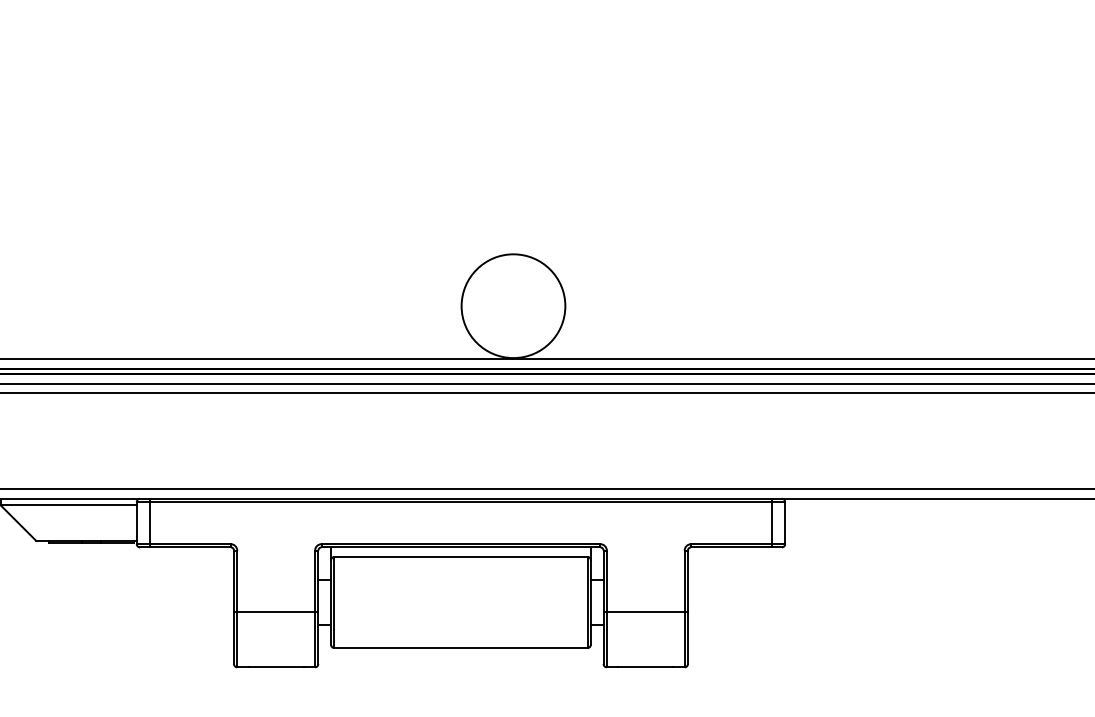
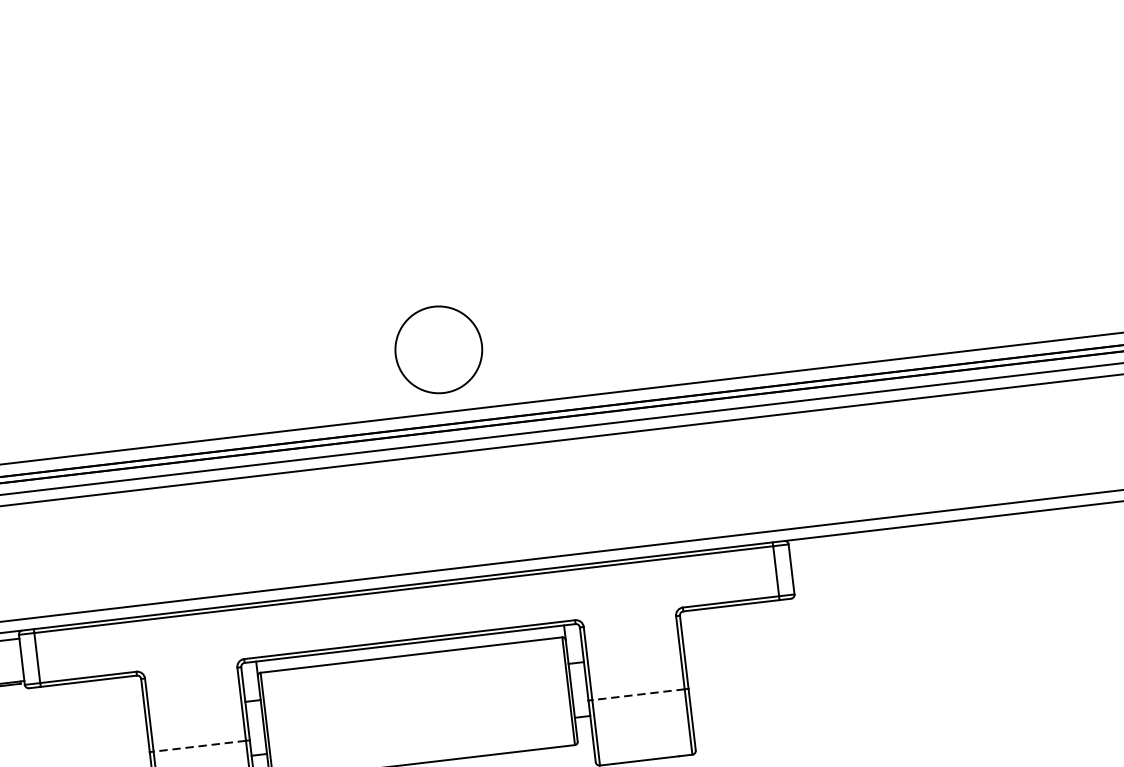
circle: (513, 306) -> (438, 350), size x0.7
line: (276, 612) -> (200, 746), solid -> dashed
line: (645, 612) -> (638, 695), solid -> dashed

